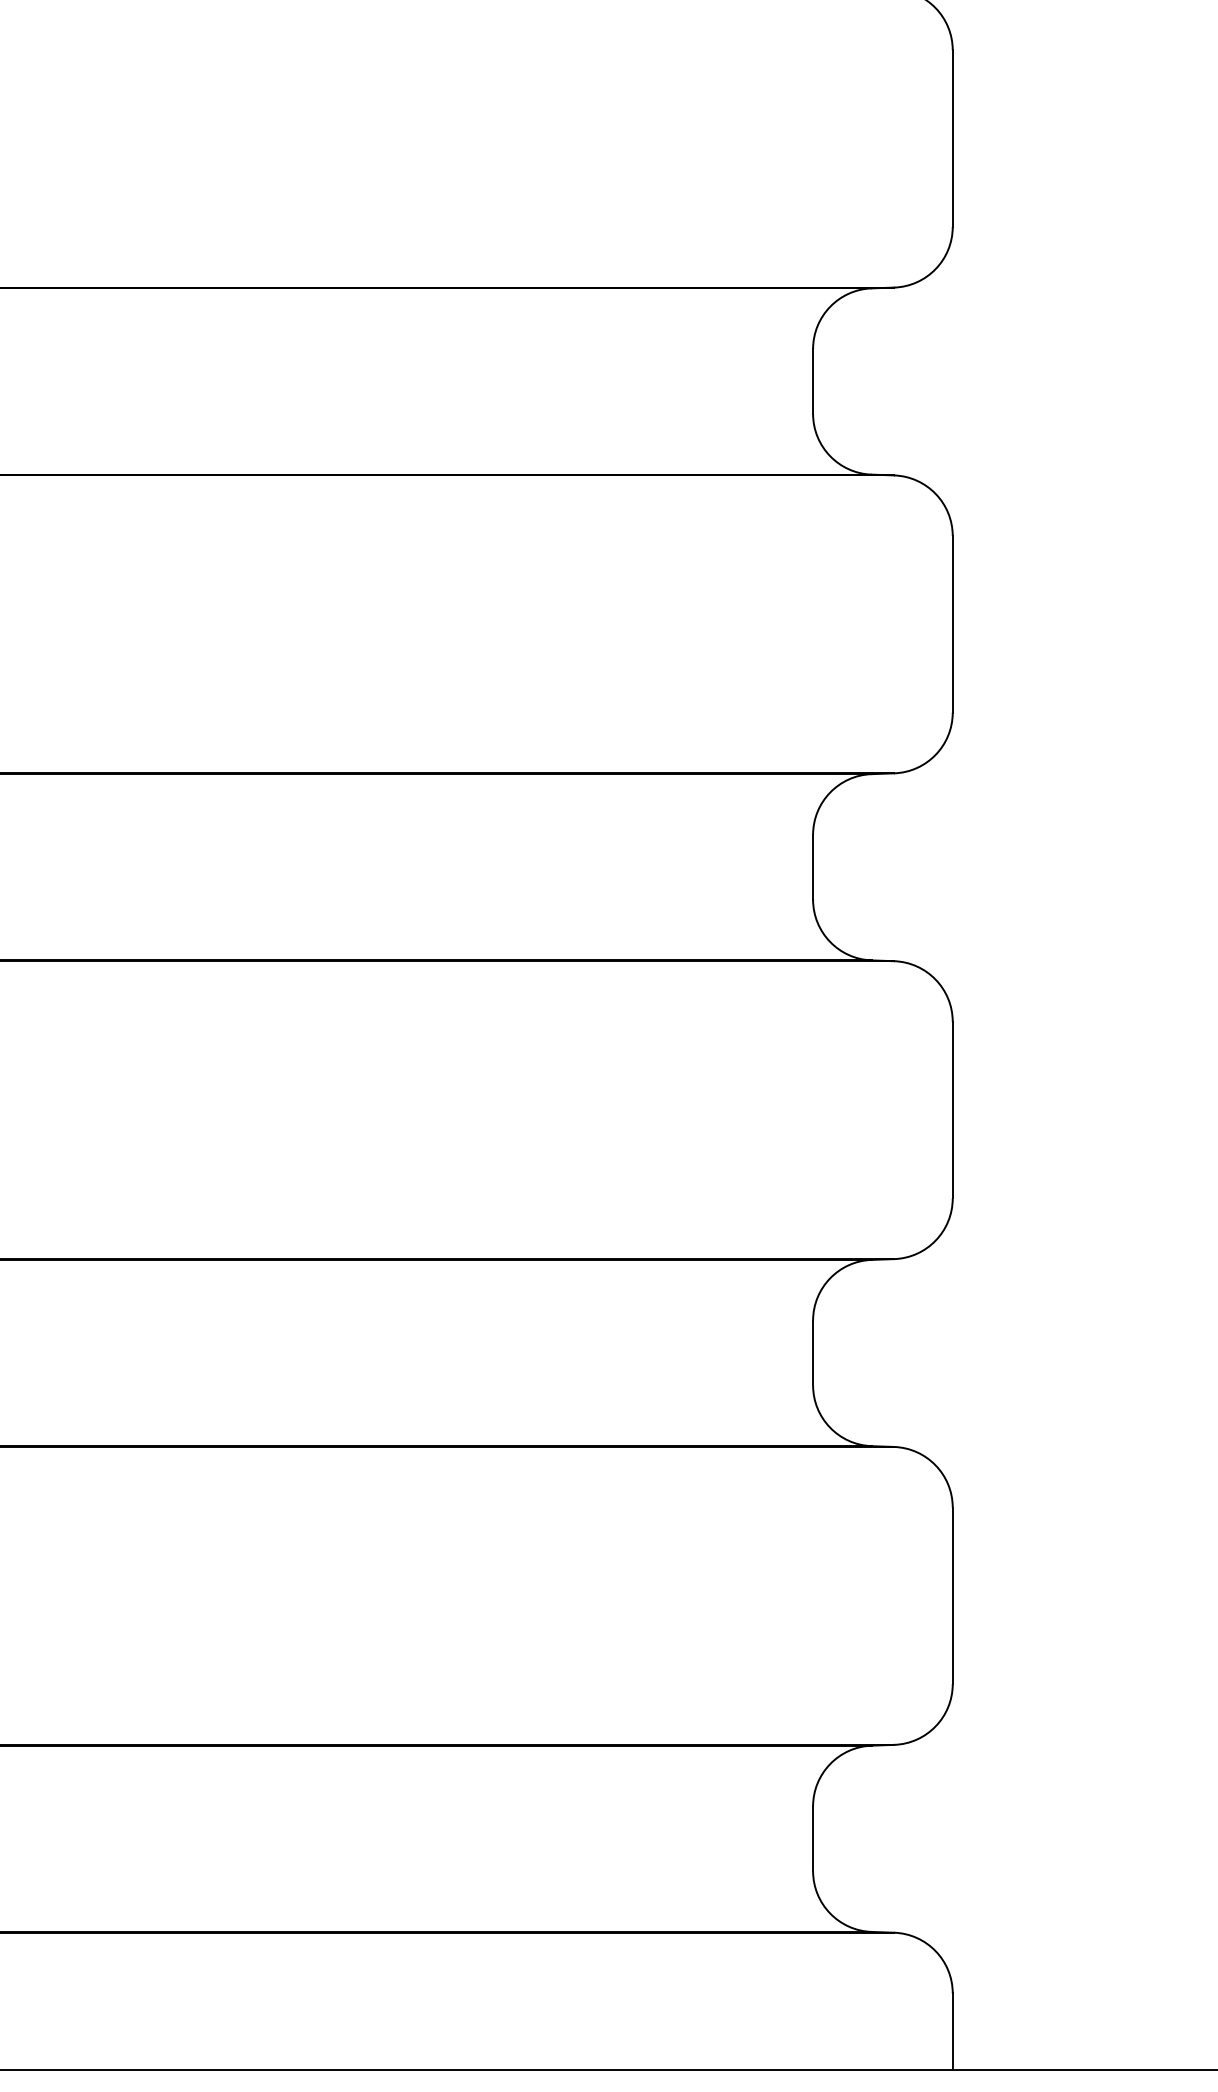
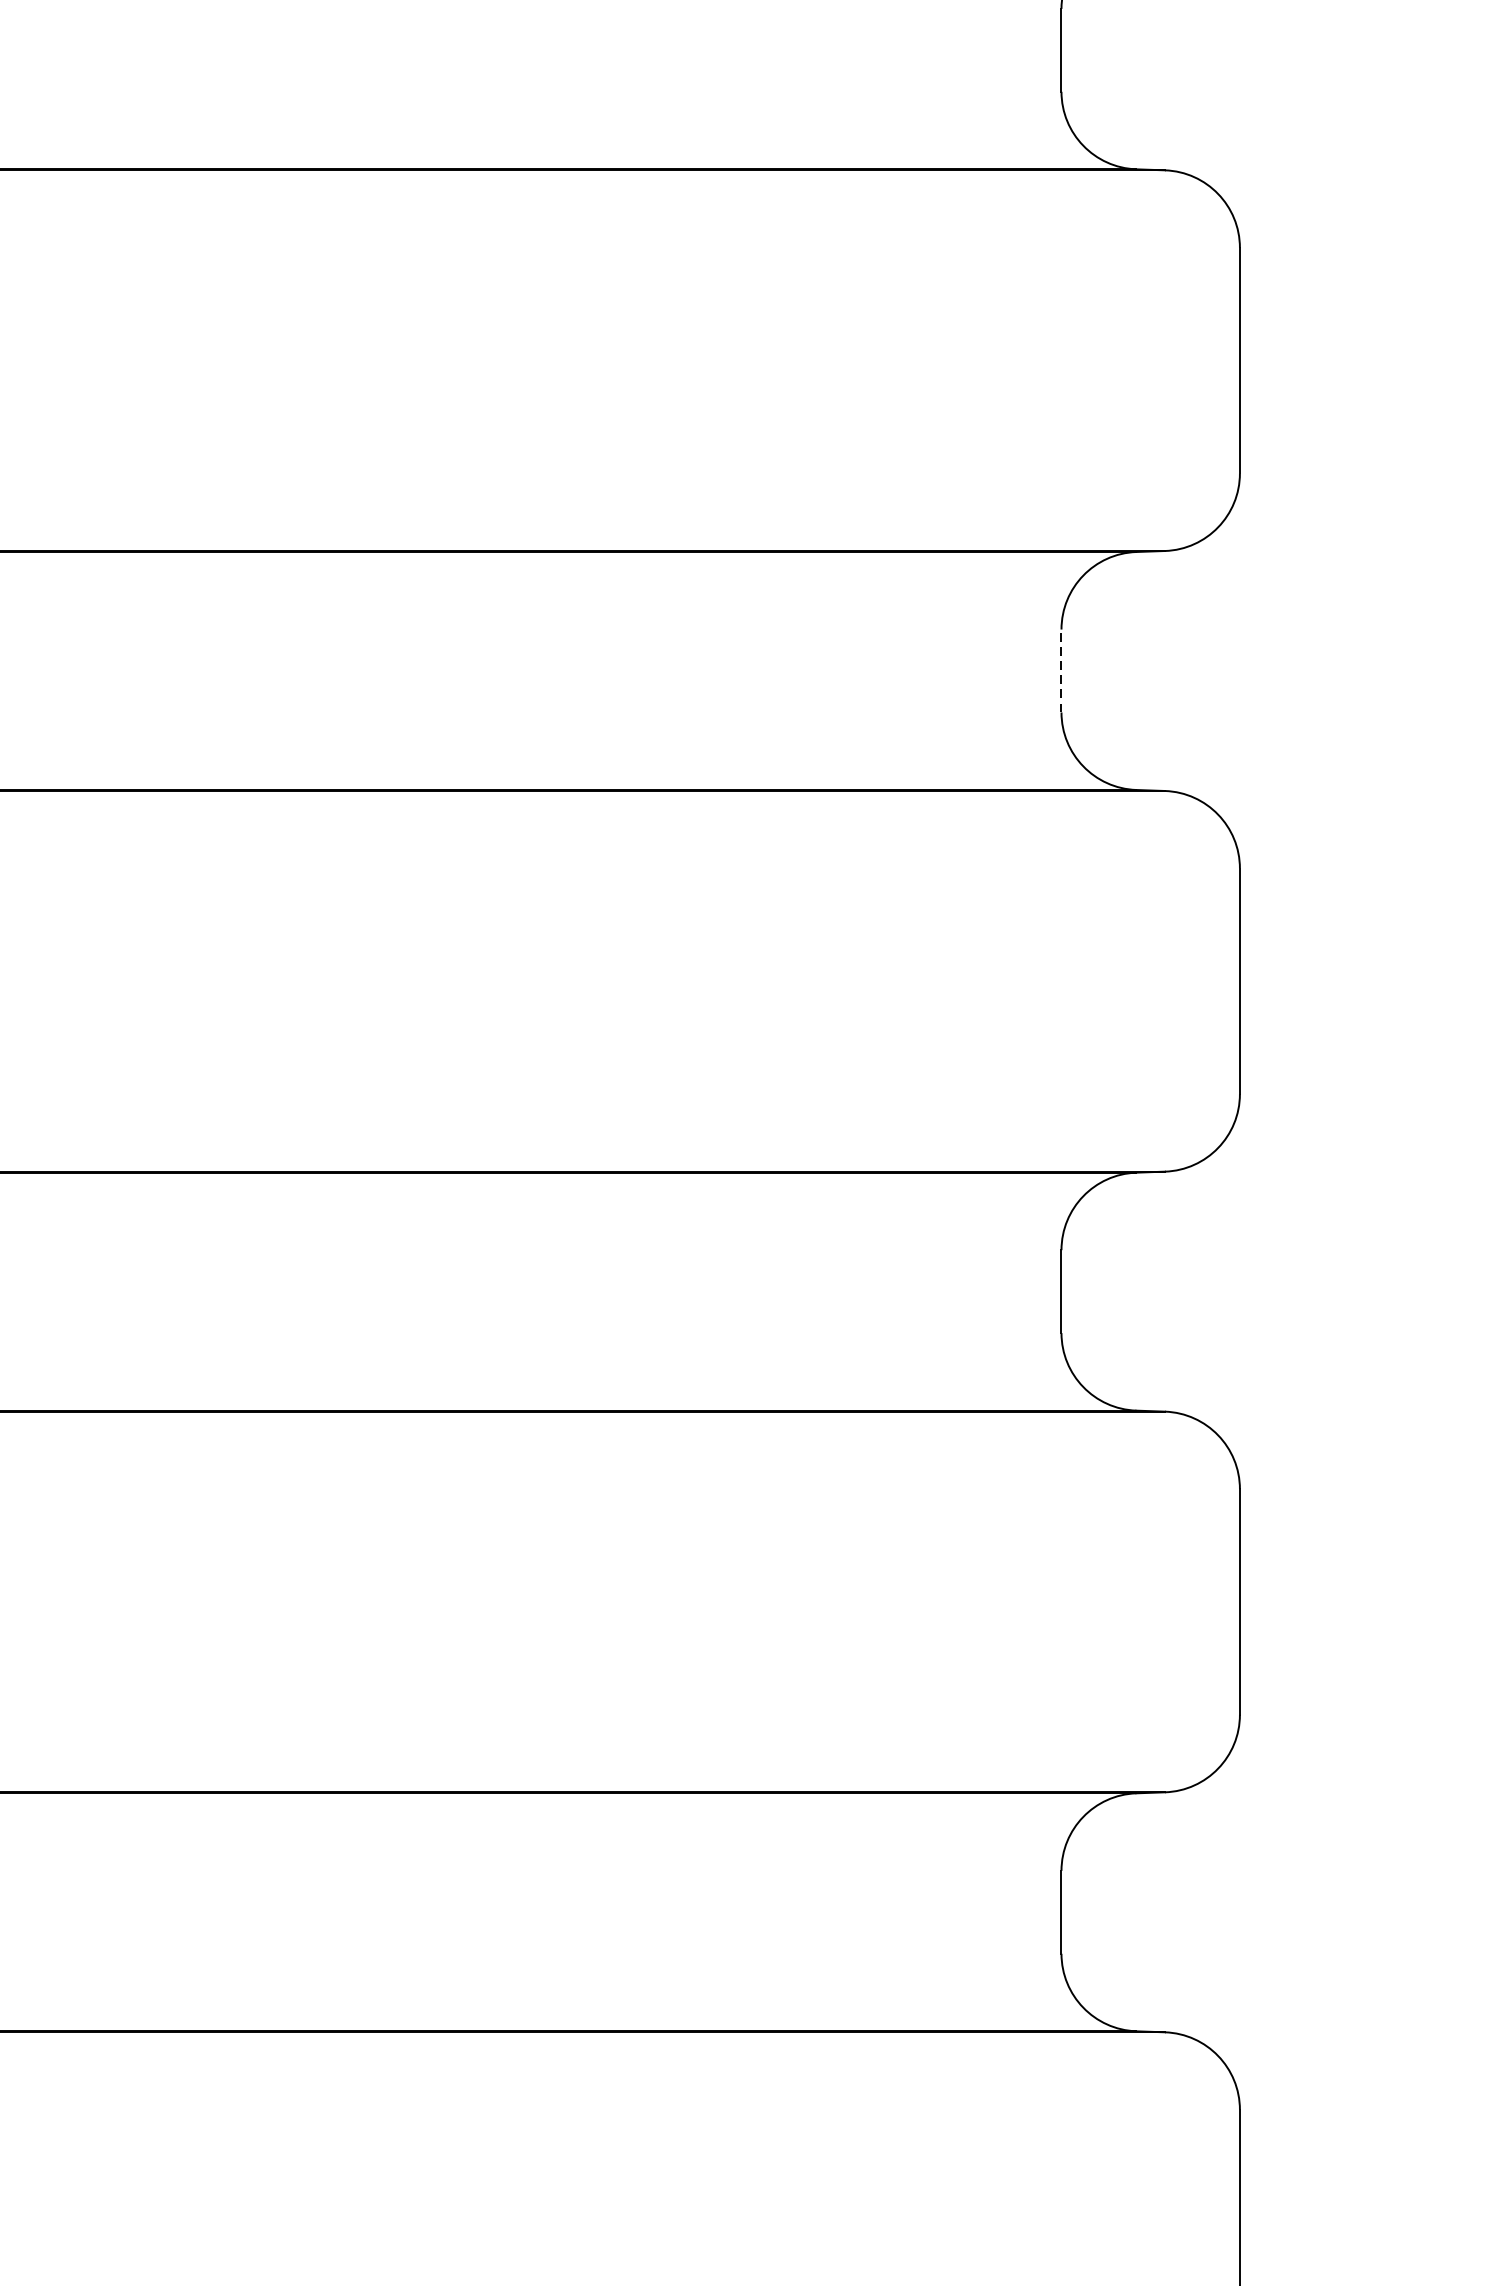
line: (813, 381) -> (1062, 670), solid -> dashed

